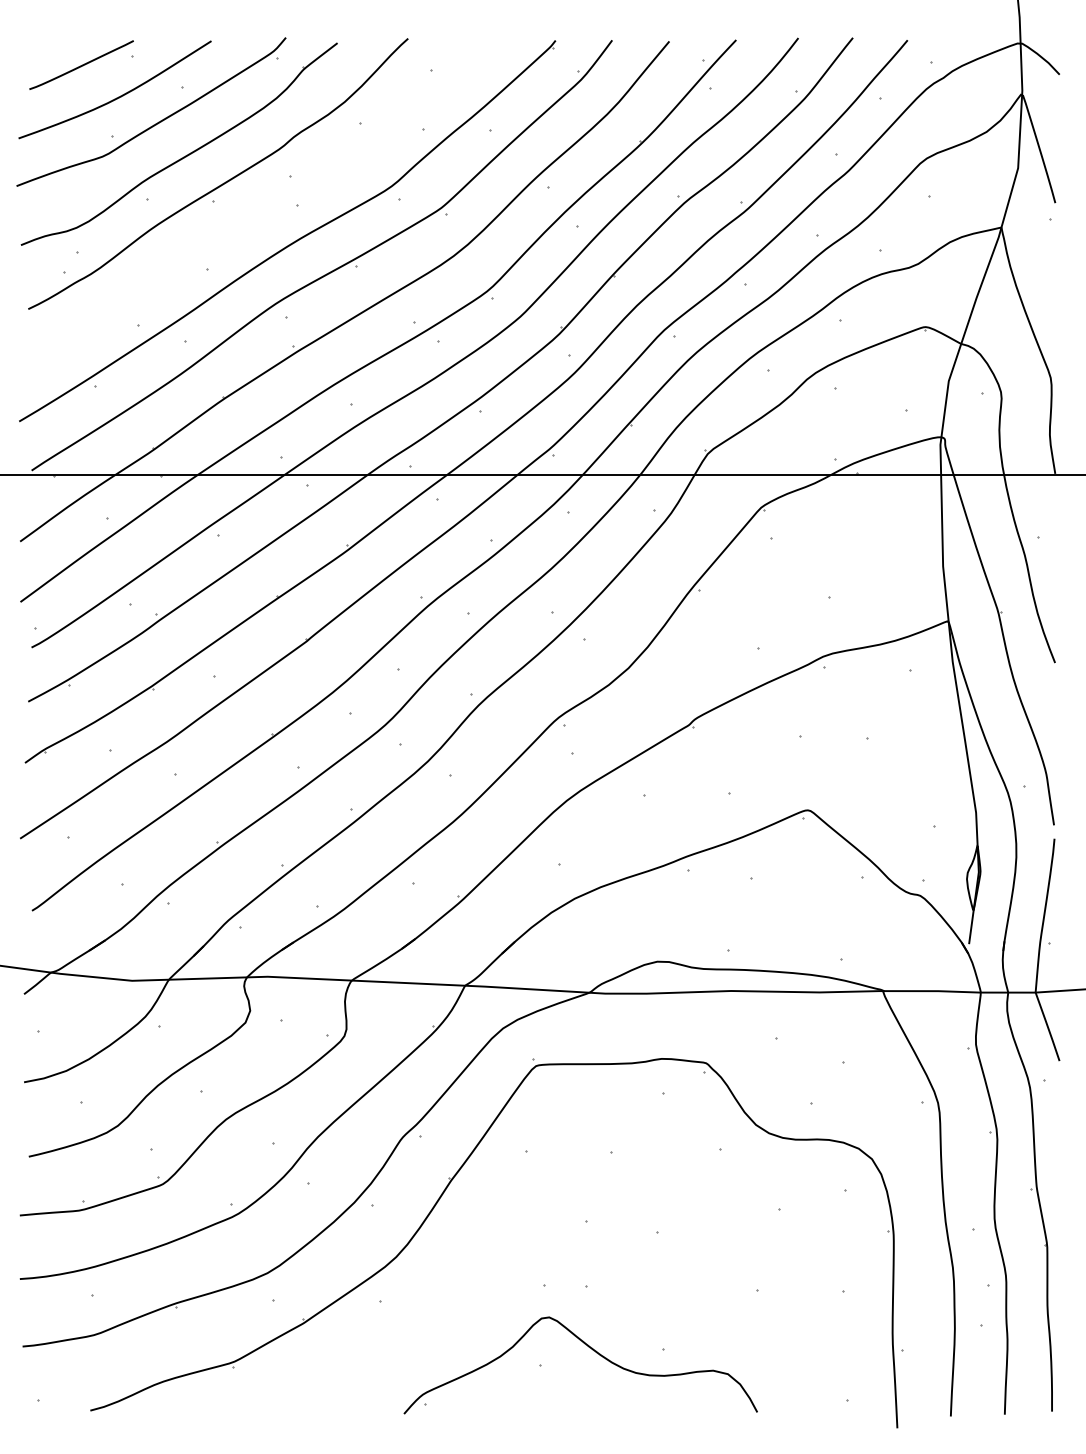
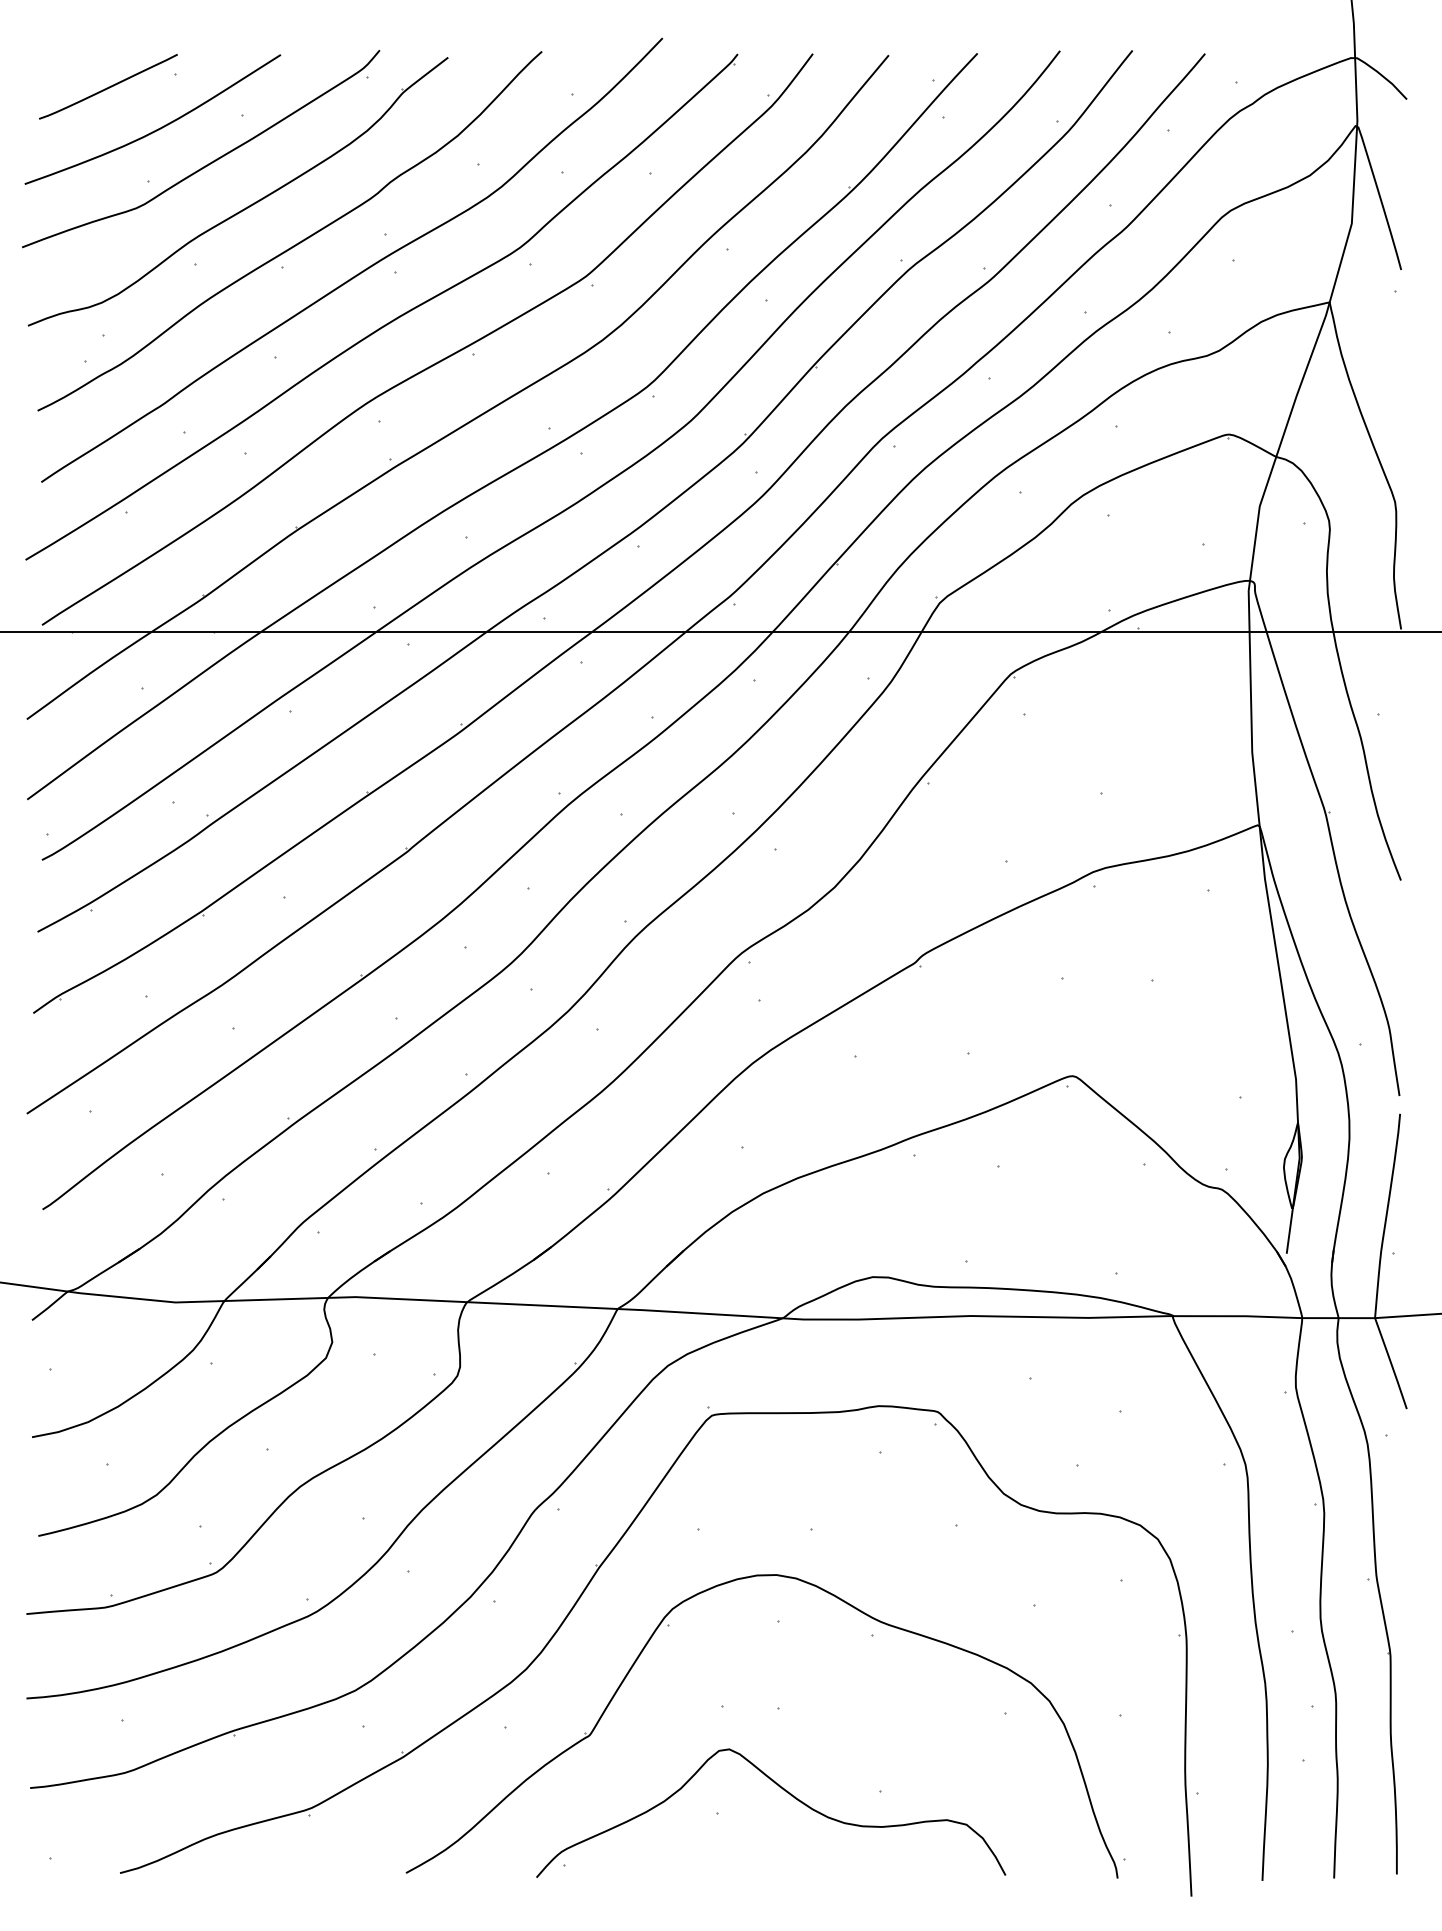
curve: (270, 205) -> (359, 272), added
part: (503, 1224) -> (668, 1626), added

